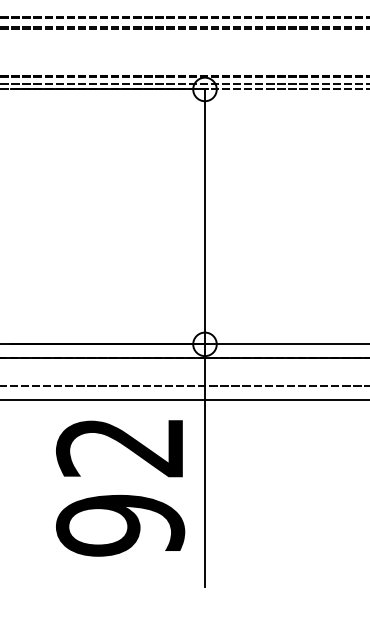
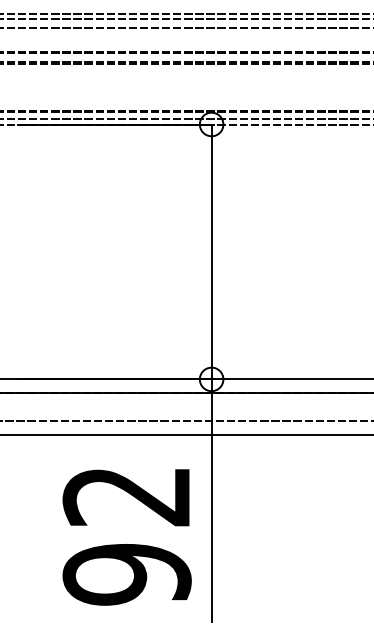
text: (119, 488) -> (126, 537), moved

